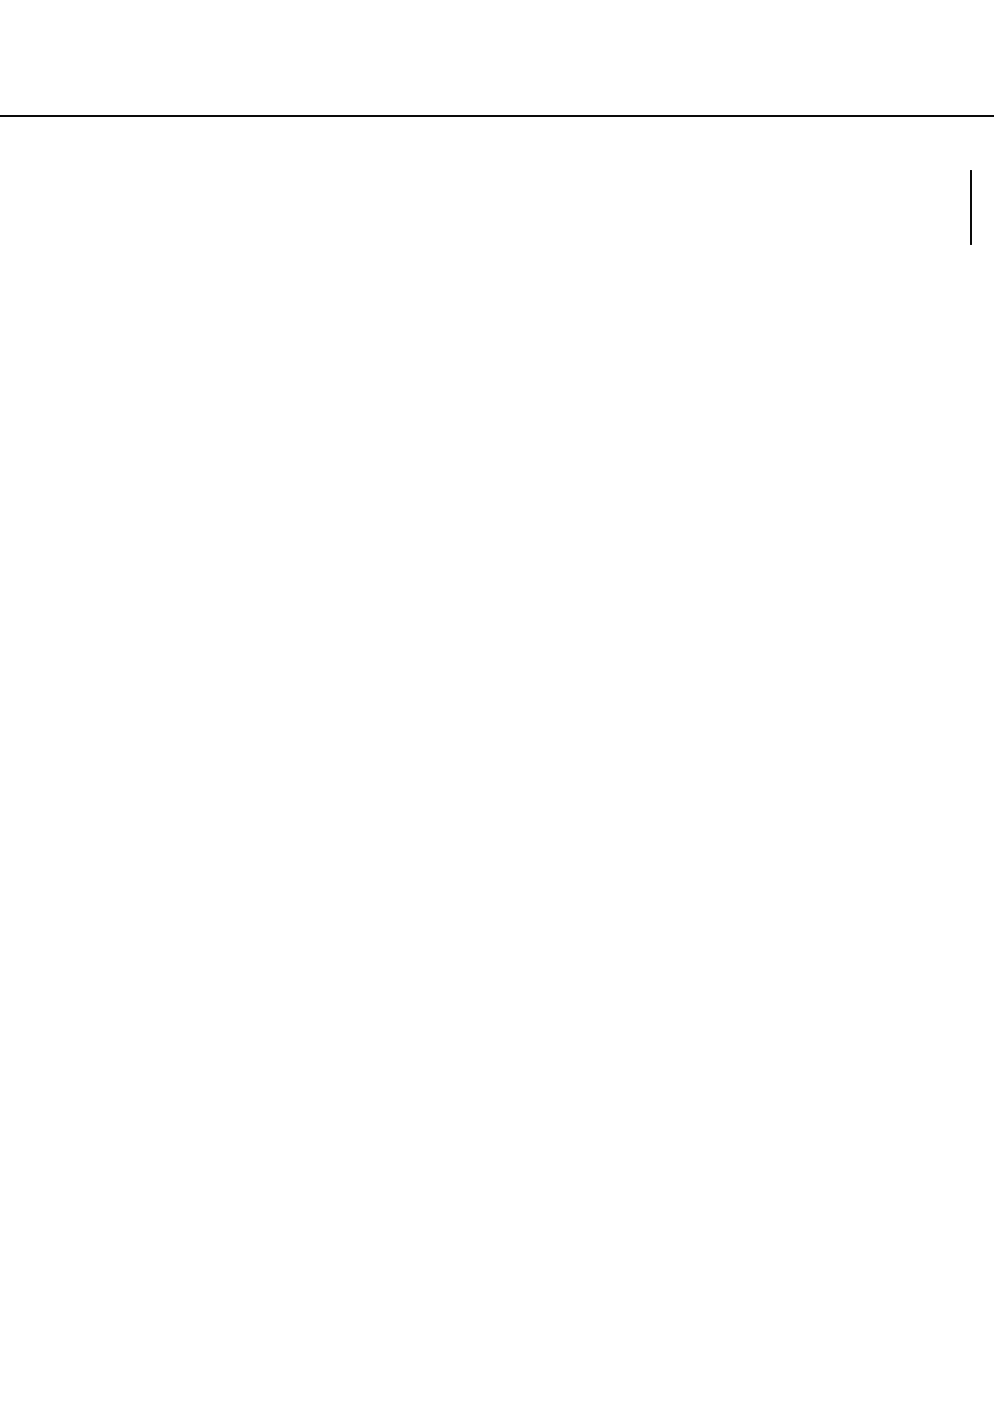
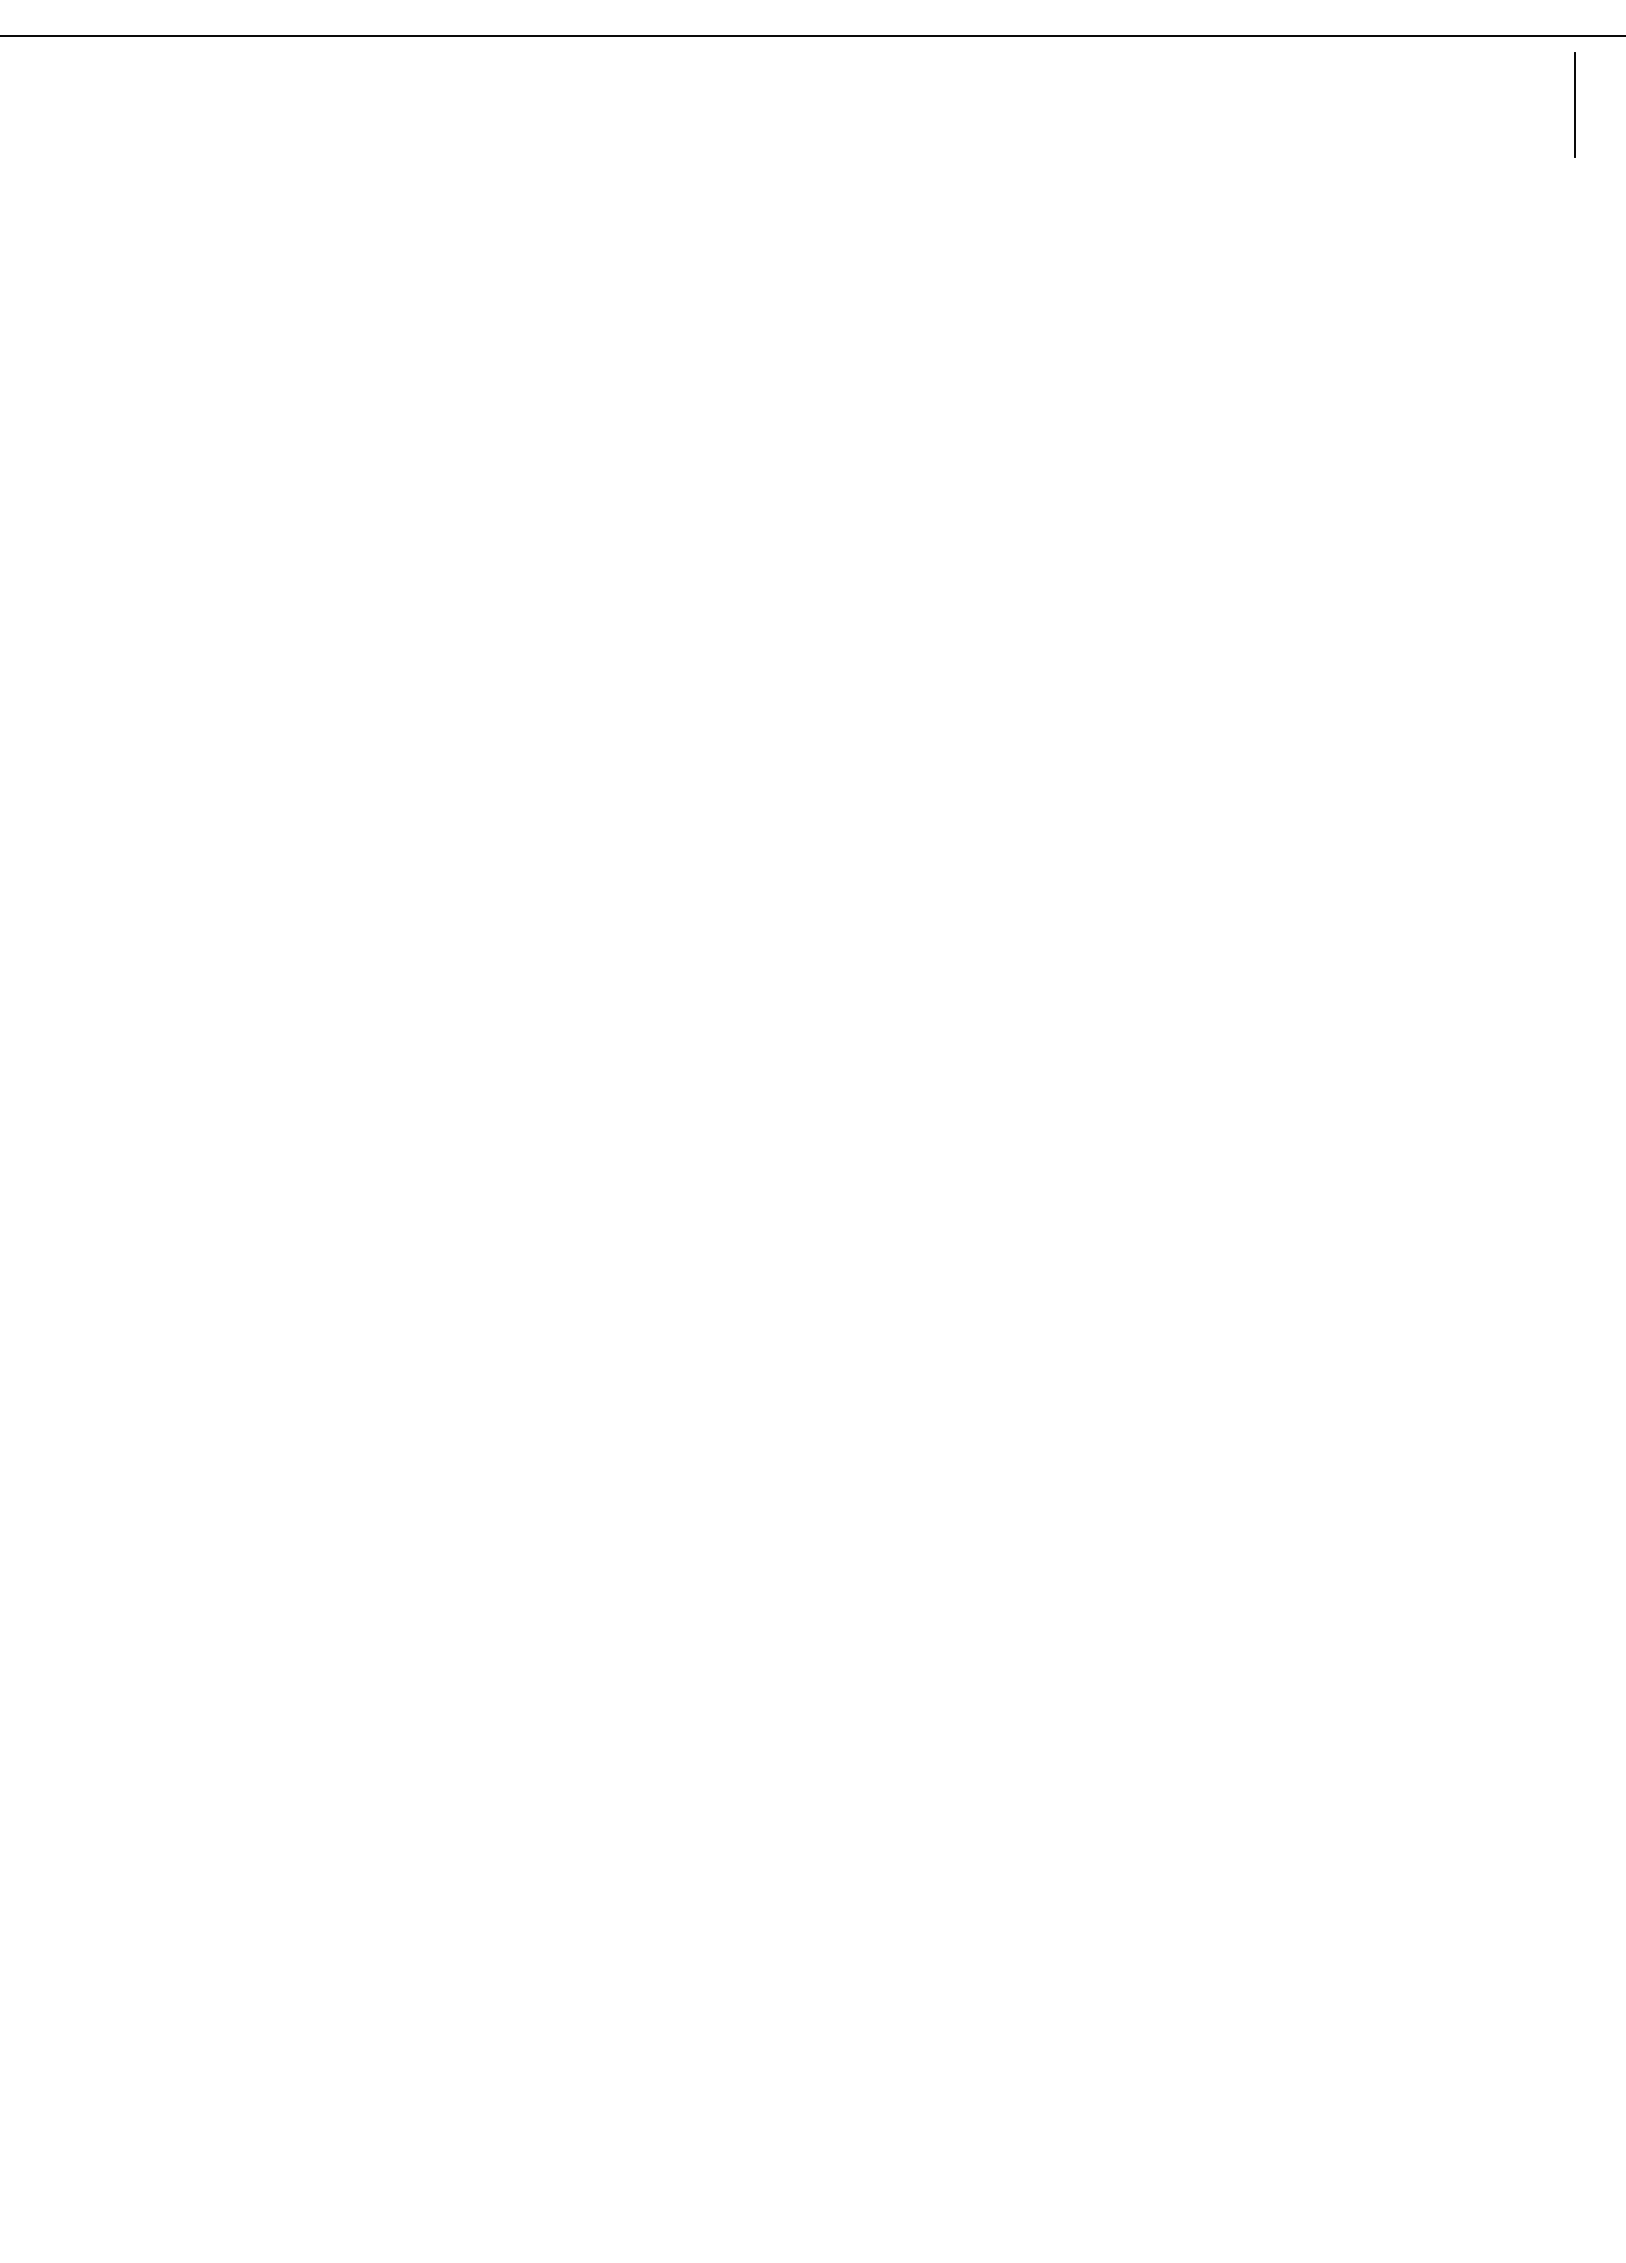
line: (970, 207) -> (1574, 104), moved

